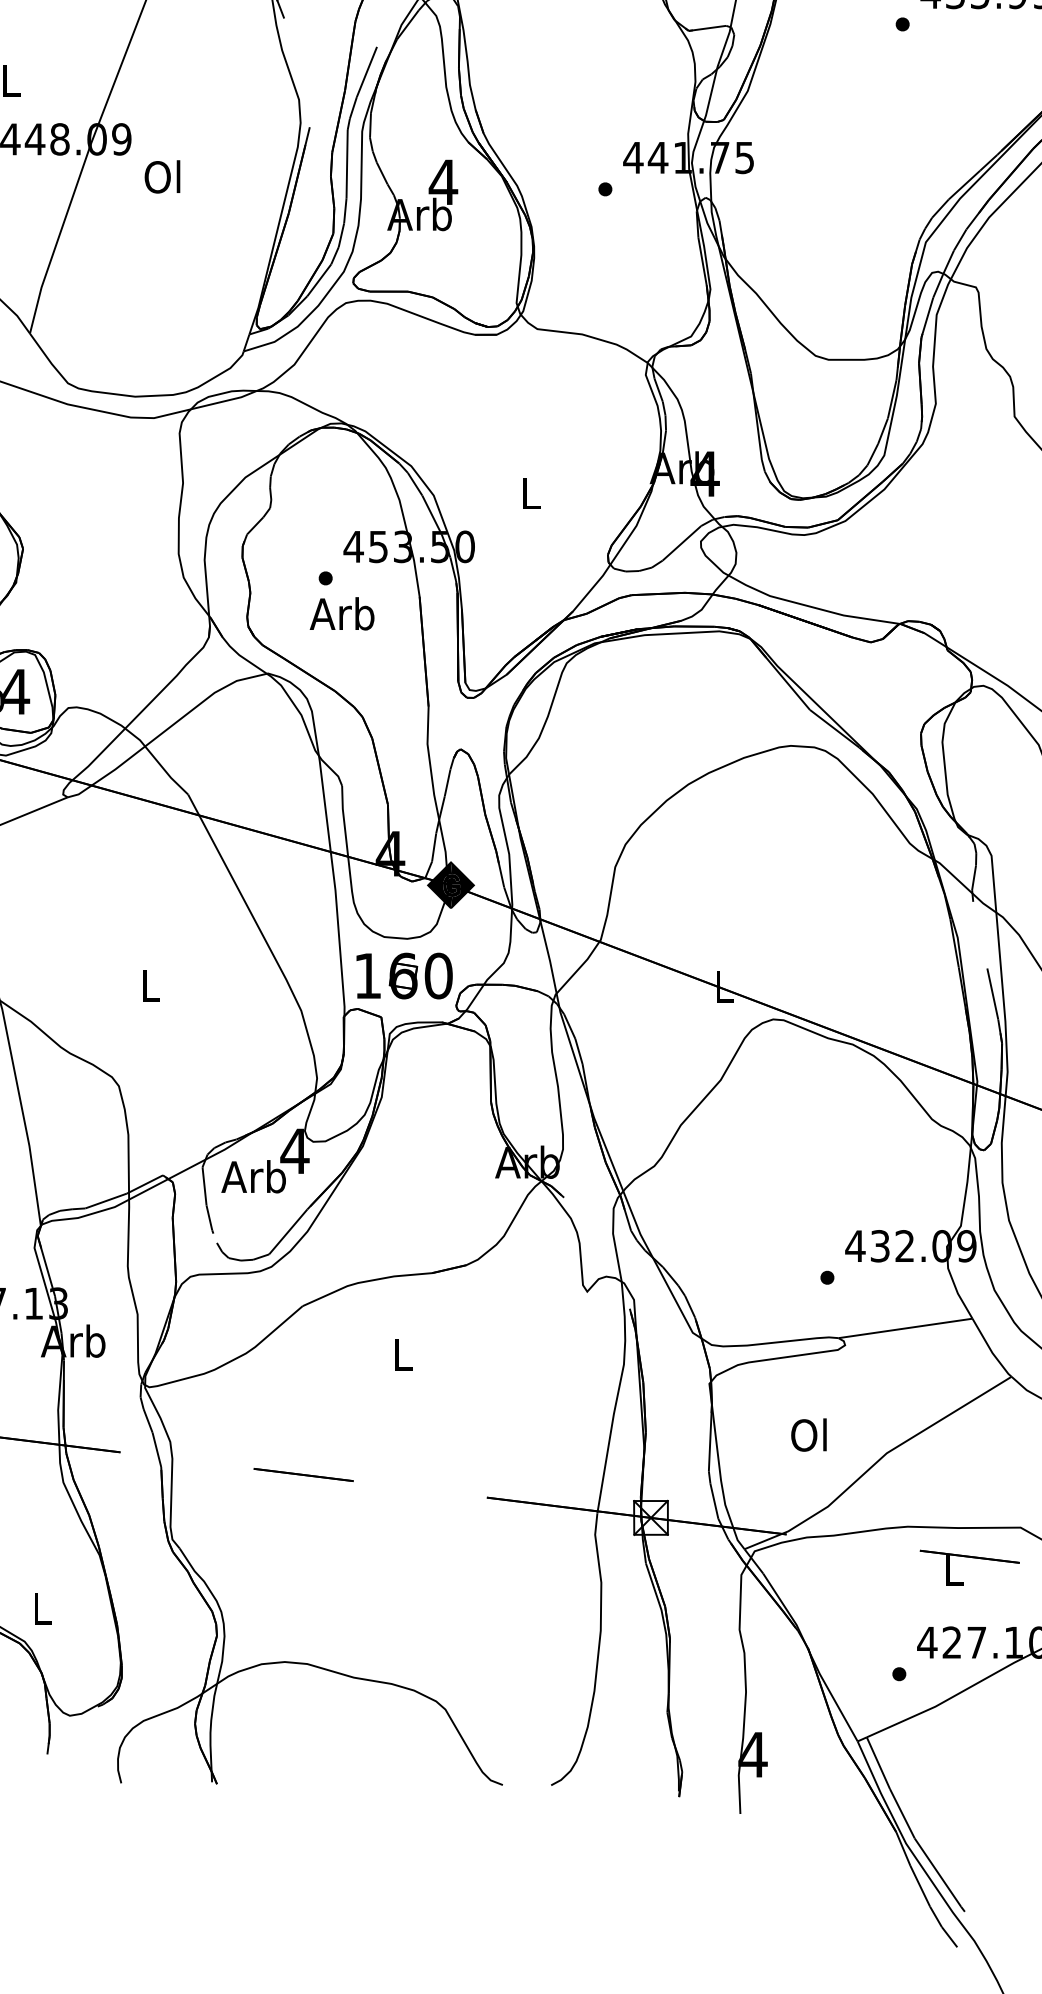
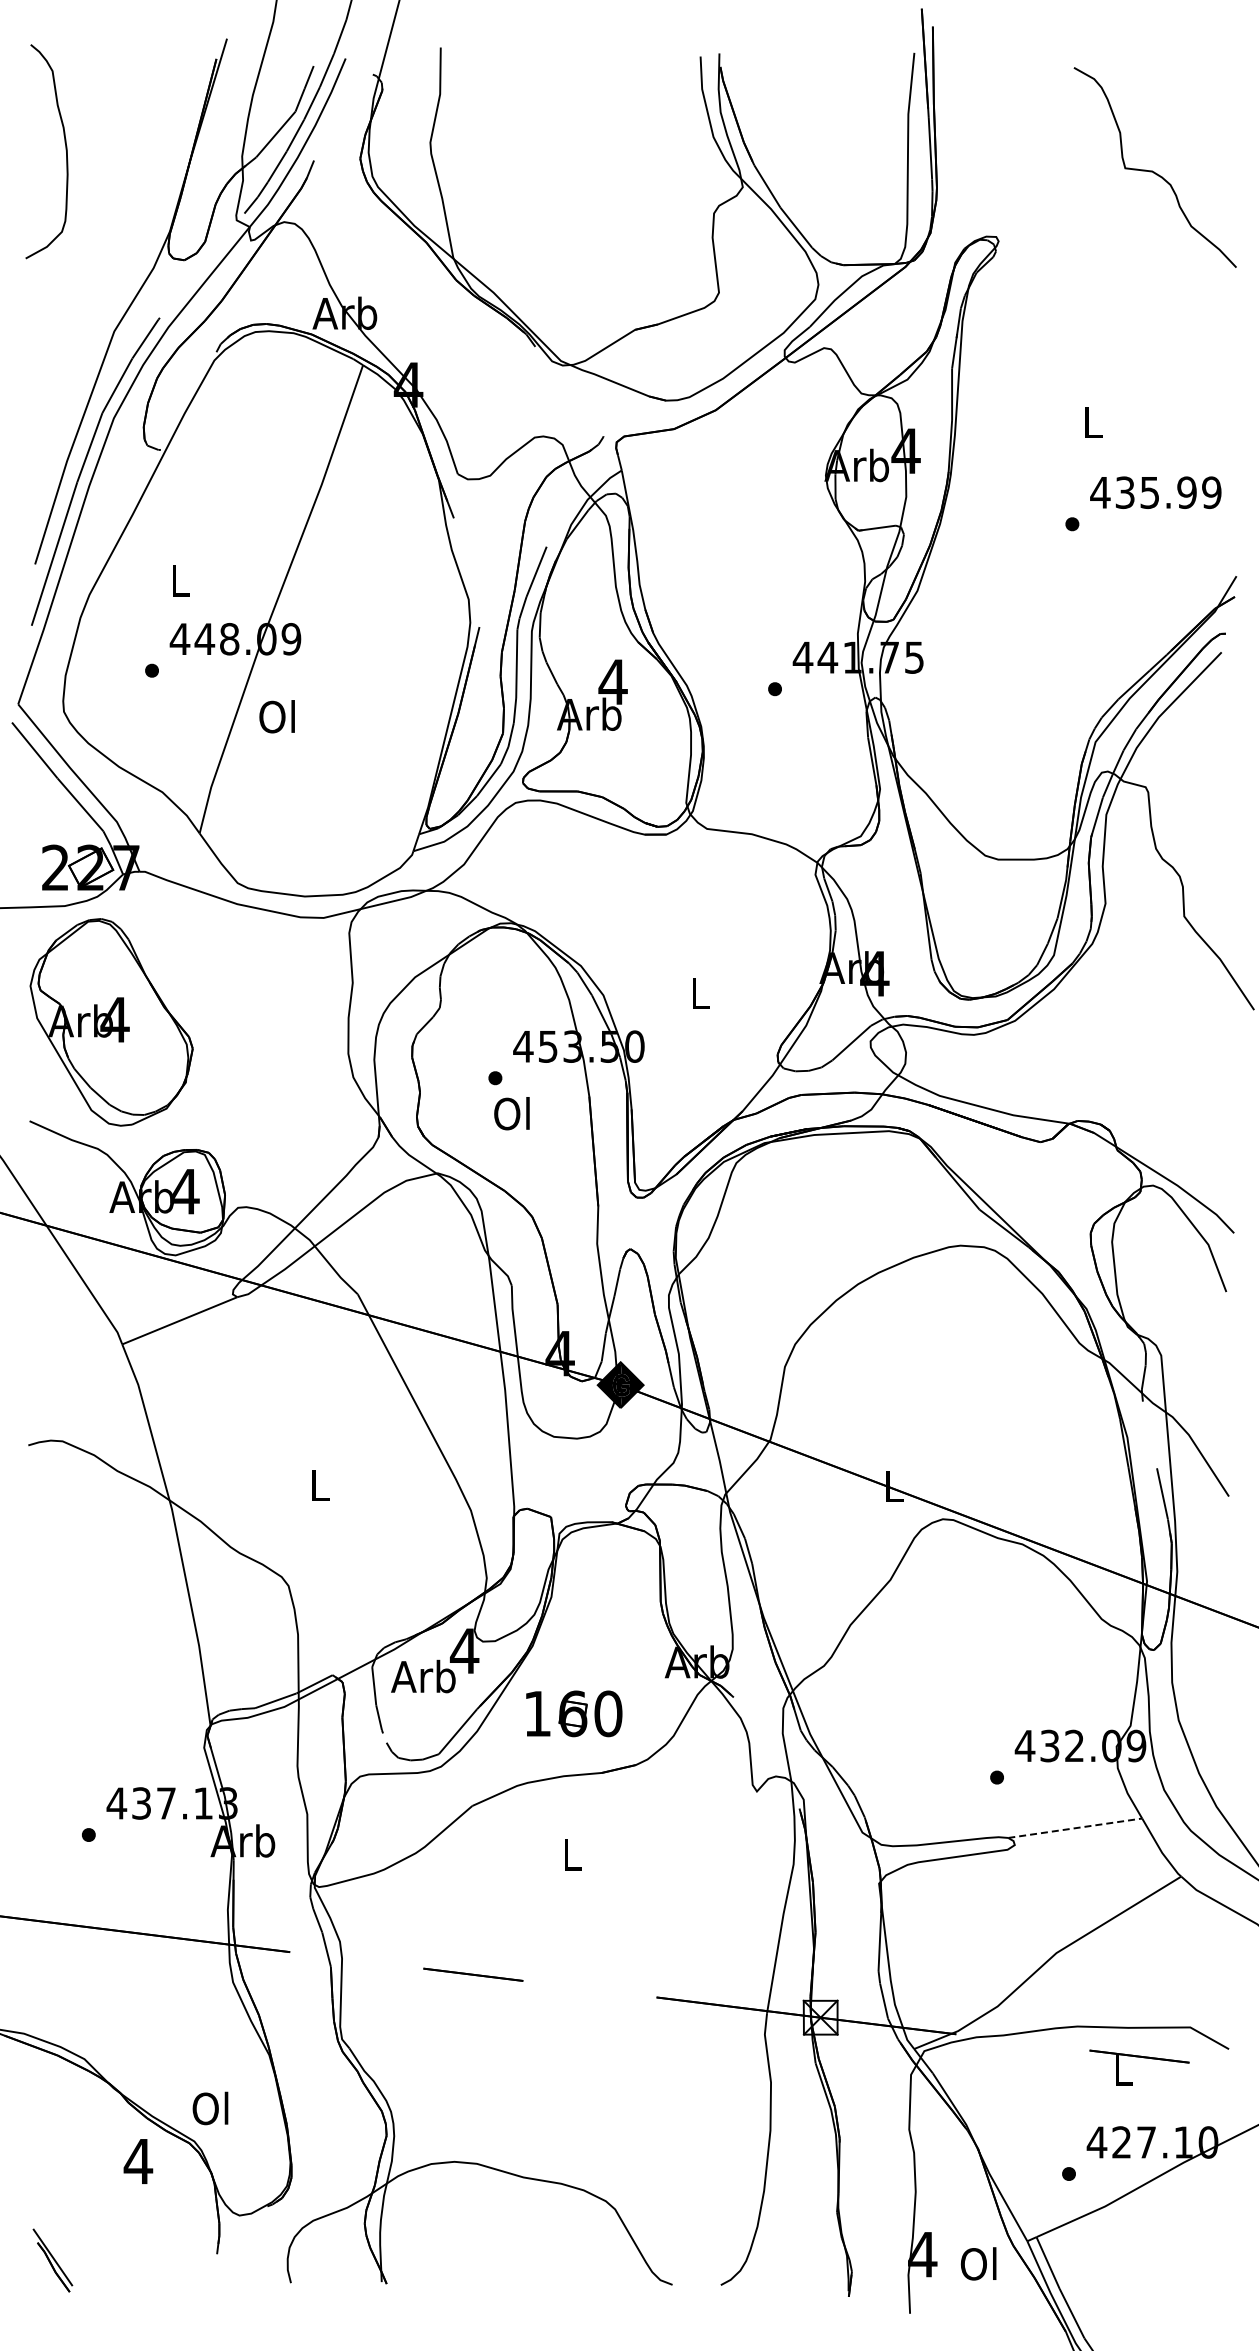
text: (161, 176) -> (276, 716), moved
text: (341, 613) -> (511, 1113), Arb -> Ol
part: (404, 975) -> (574, 1713), moved
line: (905, 1328) -> (1075, 1828), solid -> dashed
text: (808, 1434) -> (978, 2263), moved
text: (40, 1608) -> (210, 2108), L -> Ol

